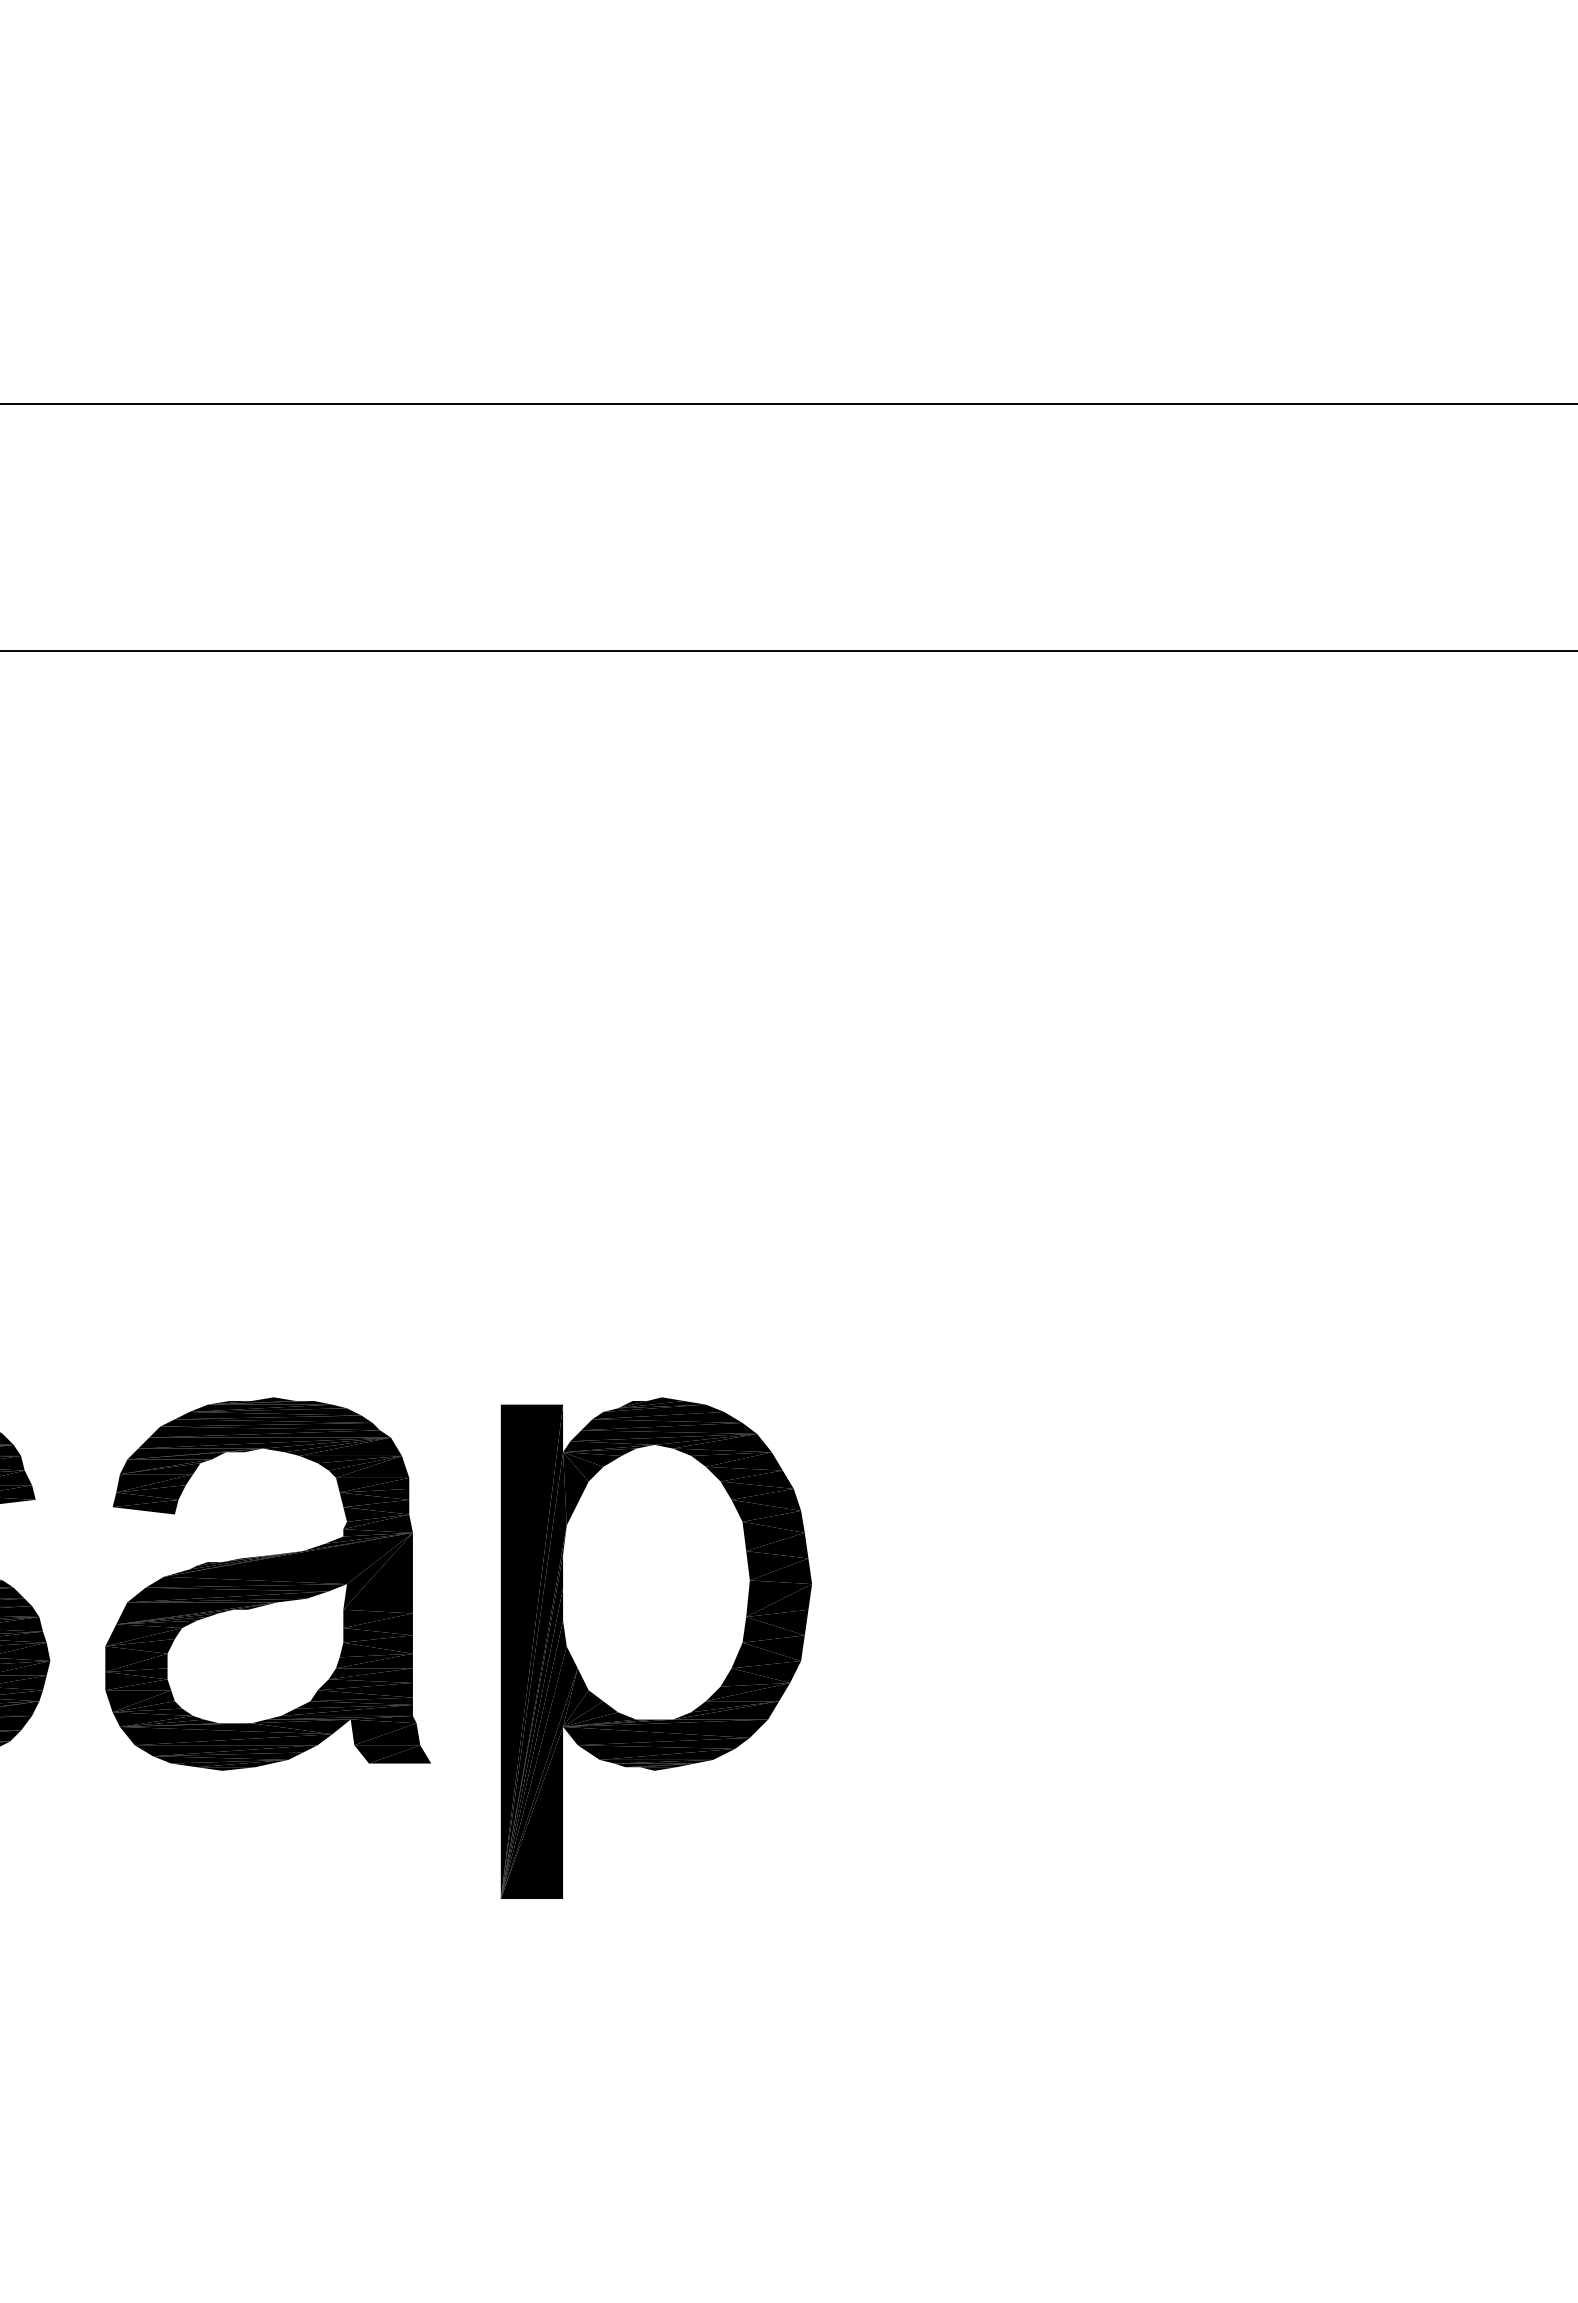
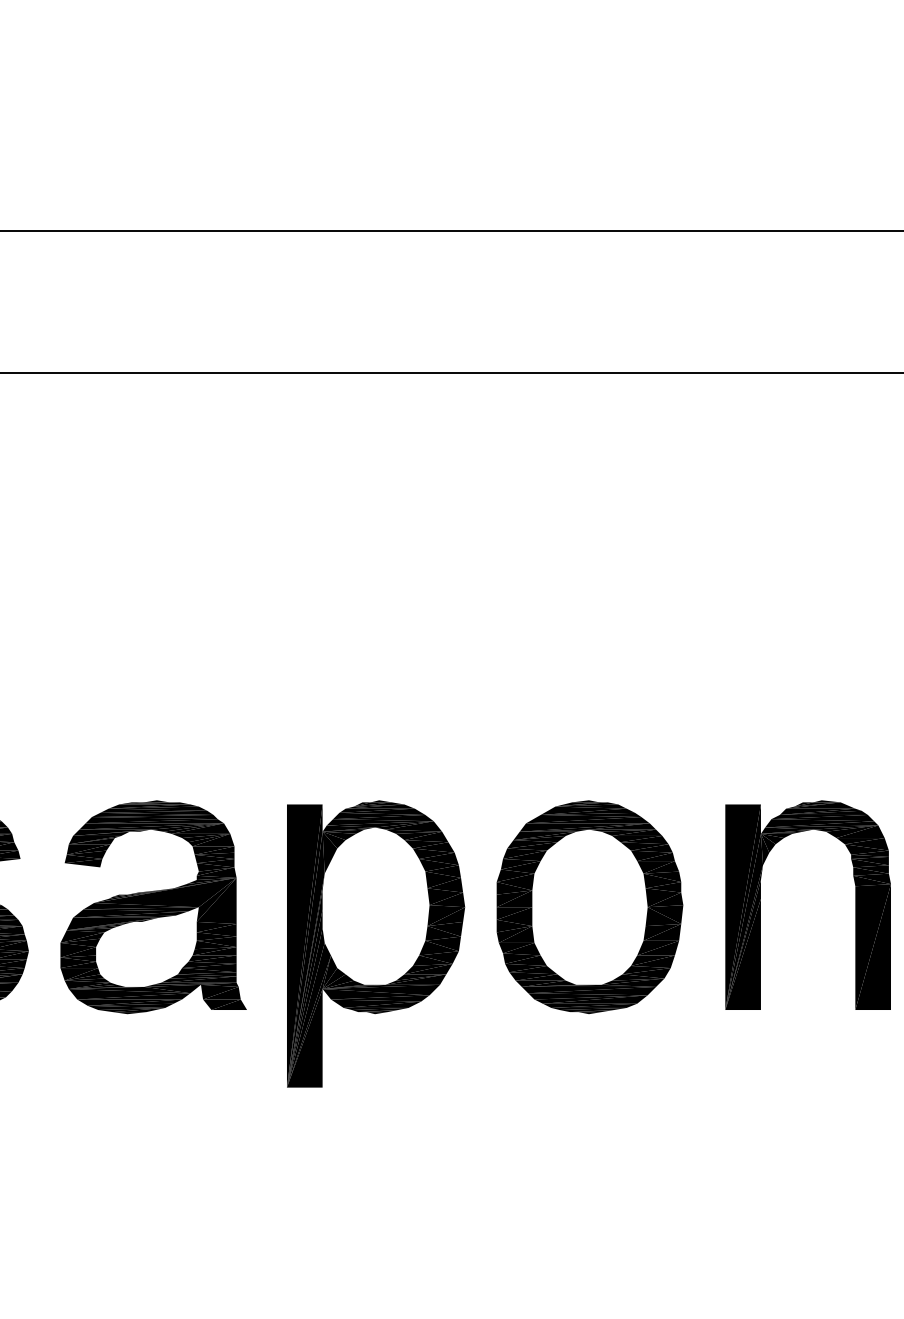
part: (1327, 1579) -> (760, 904), added
part: (1029, 1584) -> (589, 907), added

